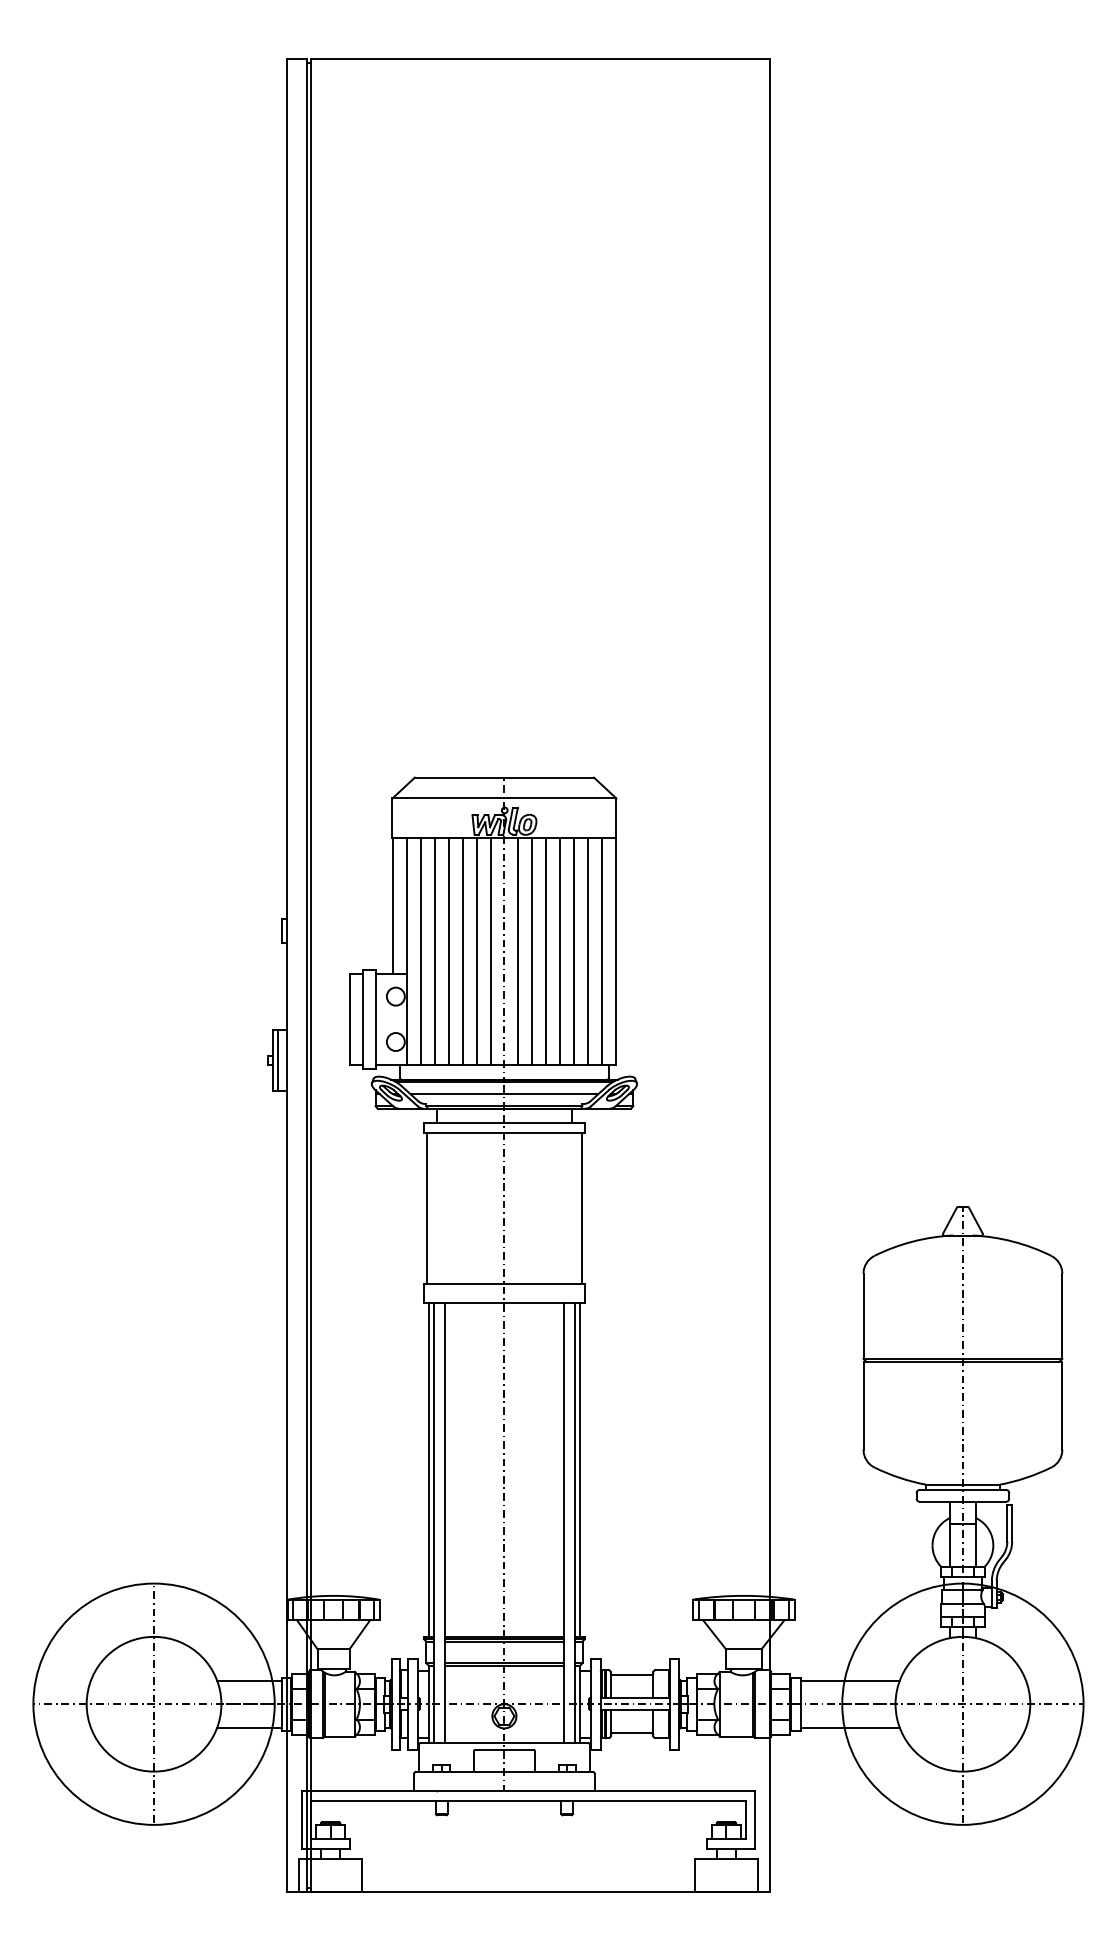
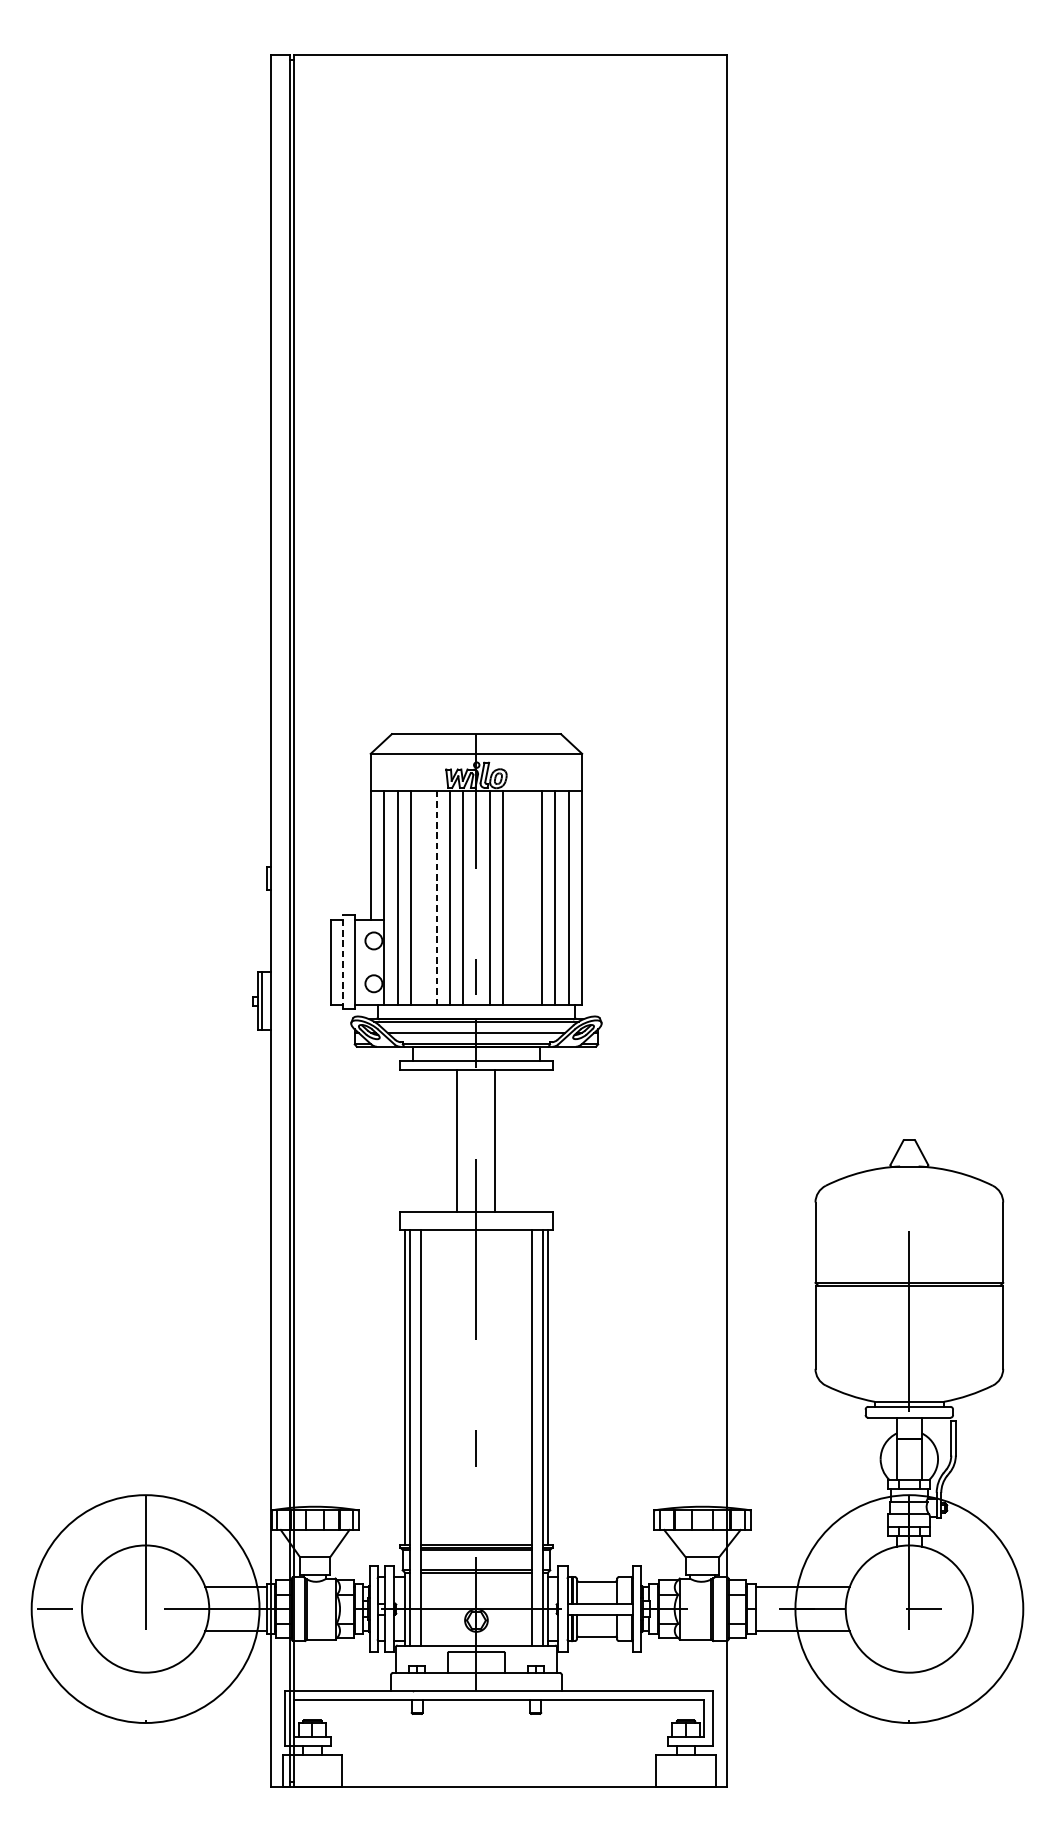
line: (462, 950) -> (436, 897), solid -> dashed
line: (448, 951) -> (423, 898), removed
line: (546, 951) -> (516, 898), removed
line: (560, 951) -> (529, 898), removed
line: (362, 1019) -> (342, 962), solid -> dashed
line: (426, 1207) -> (456, 1140), moved
line: (582, 1207) -> (495, 1140), moved

